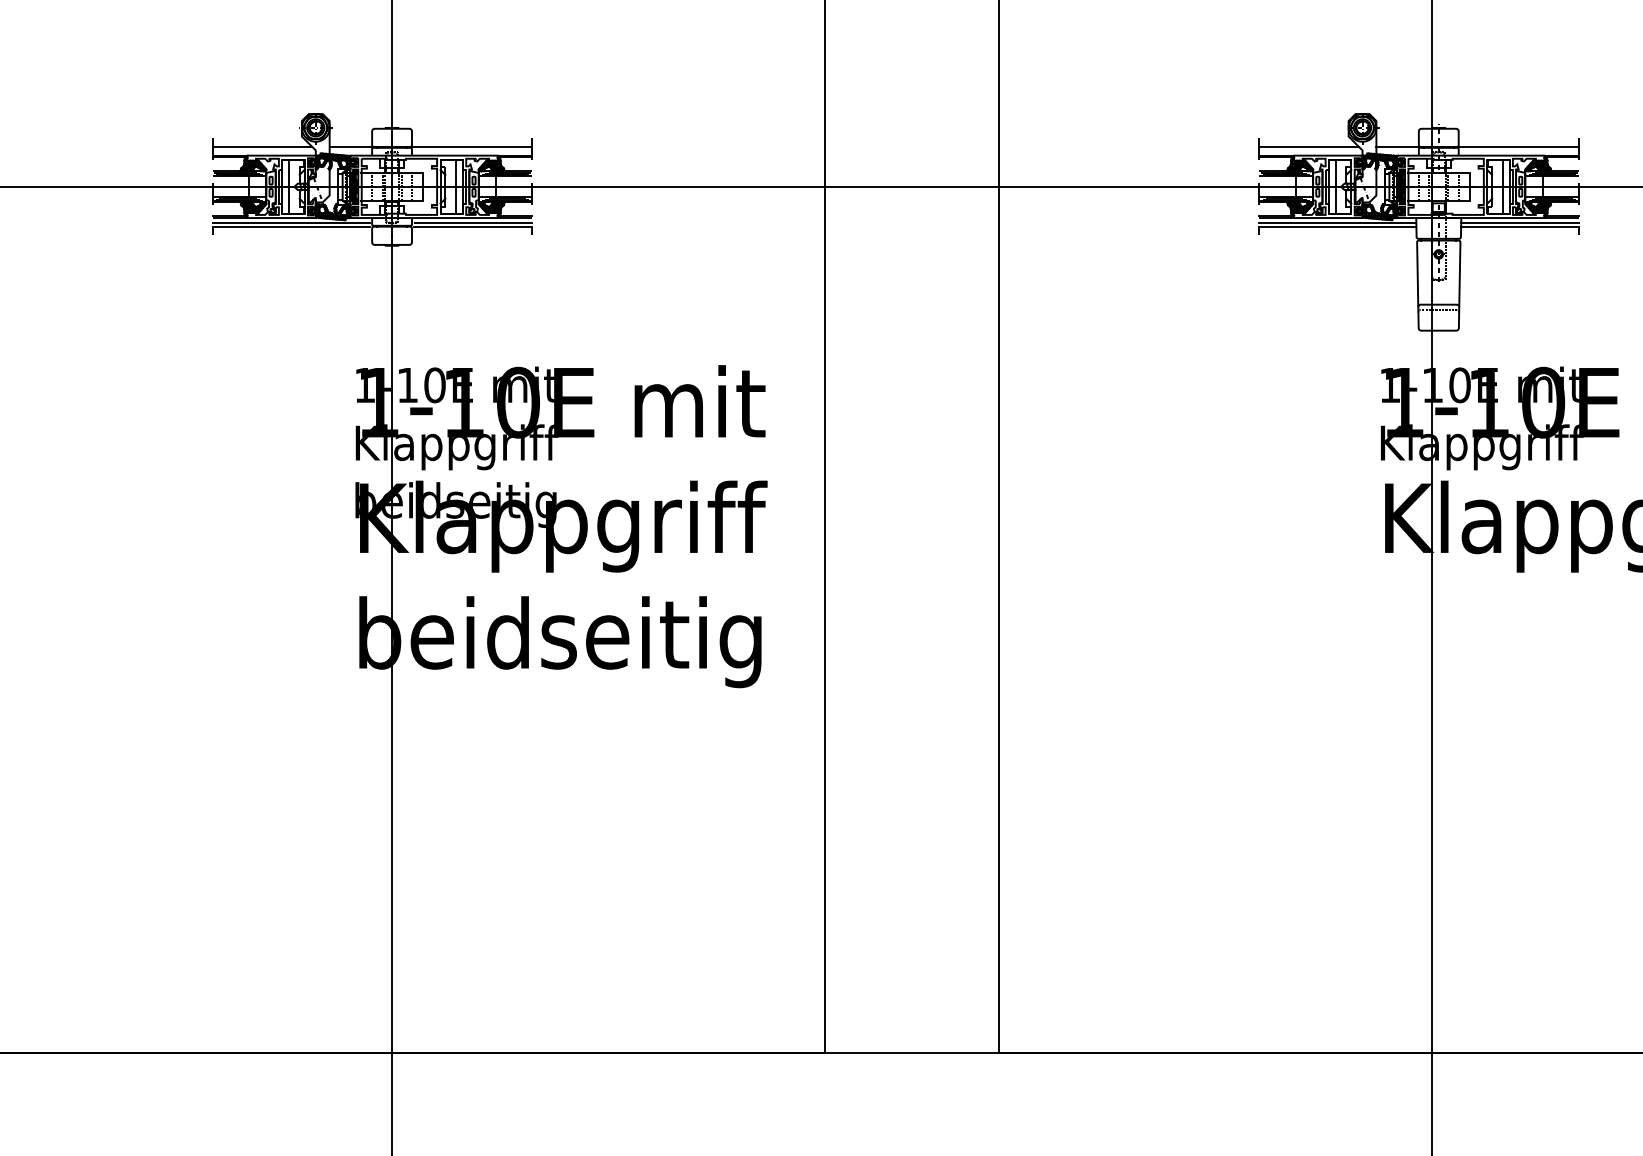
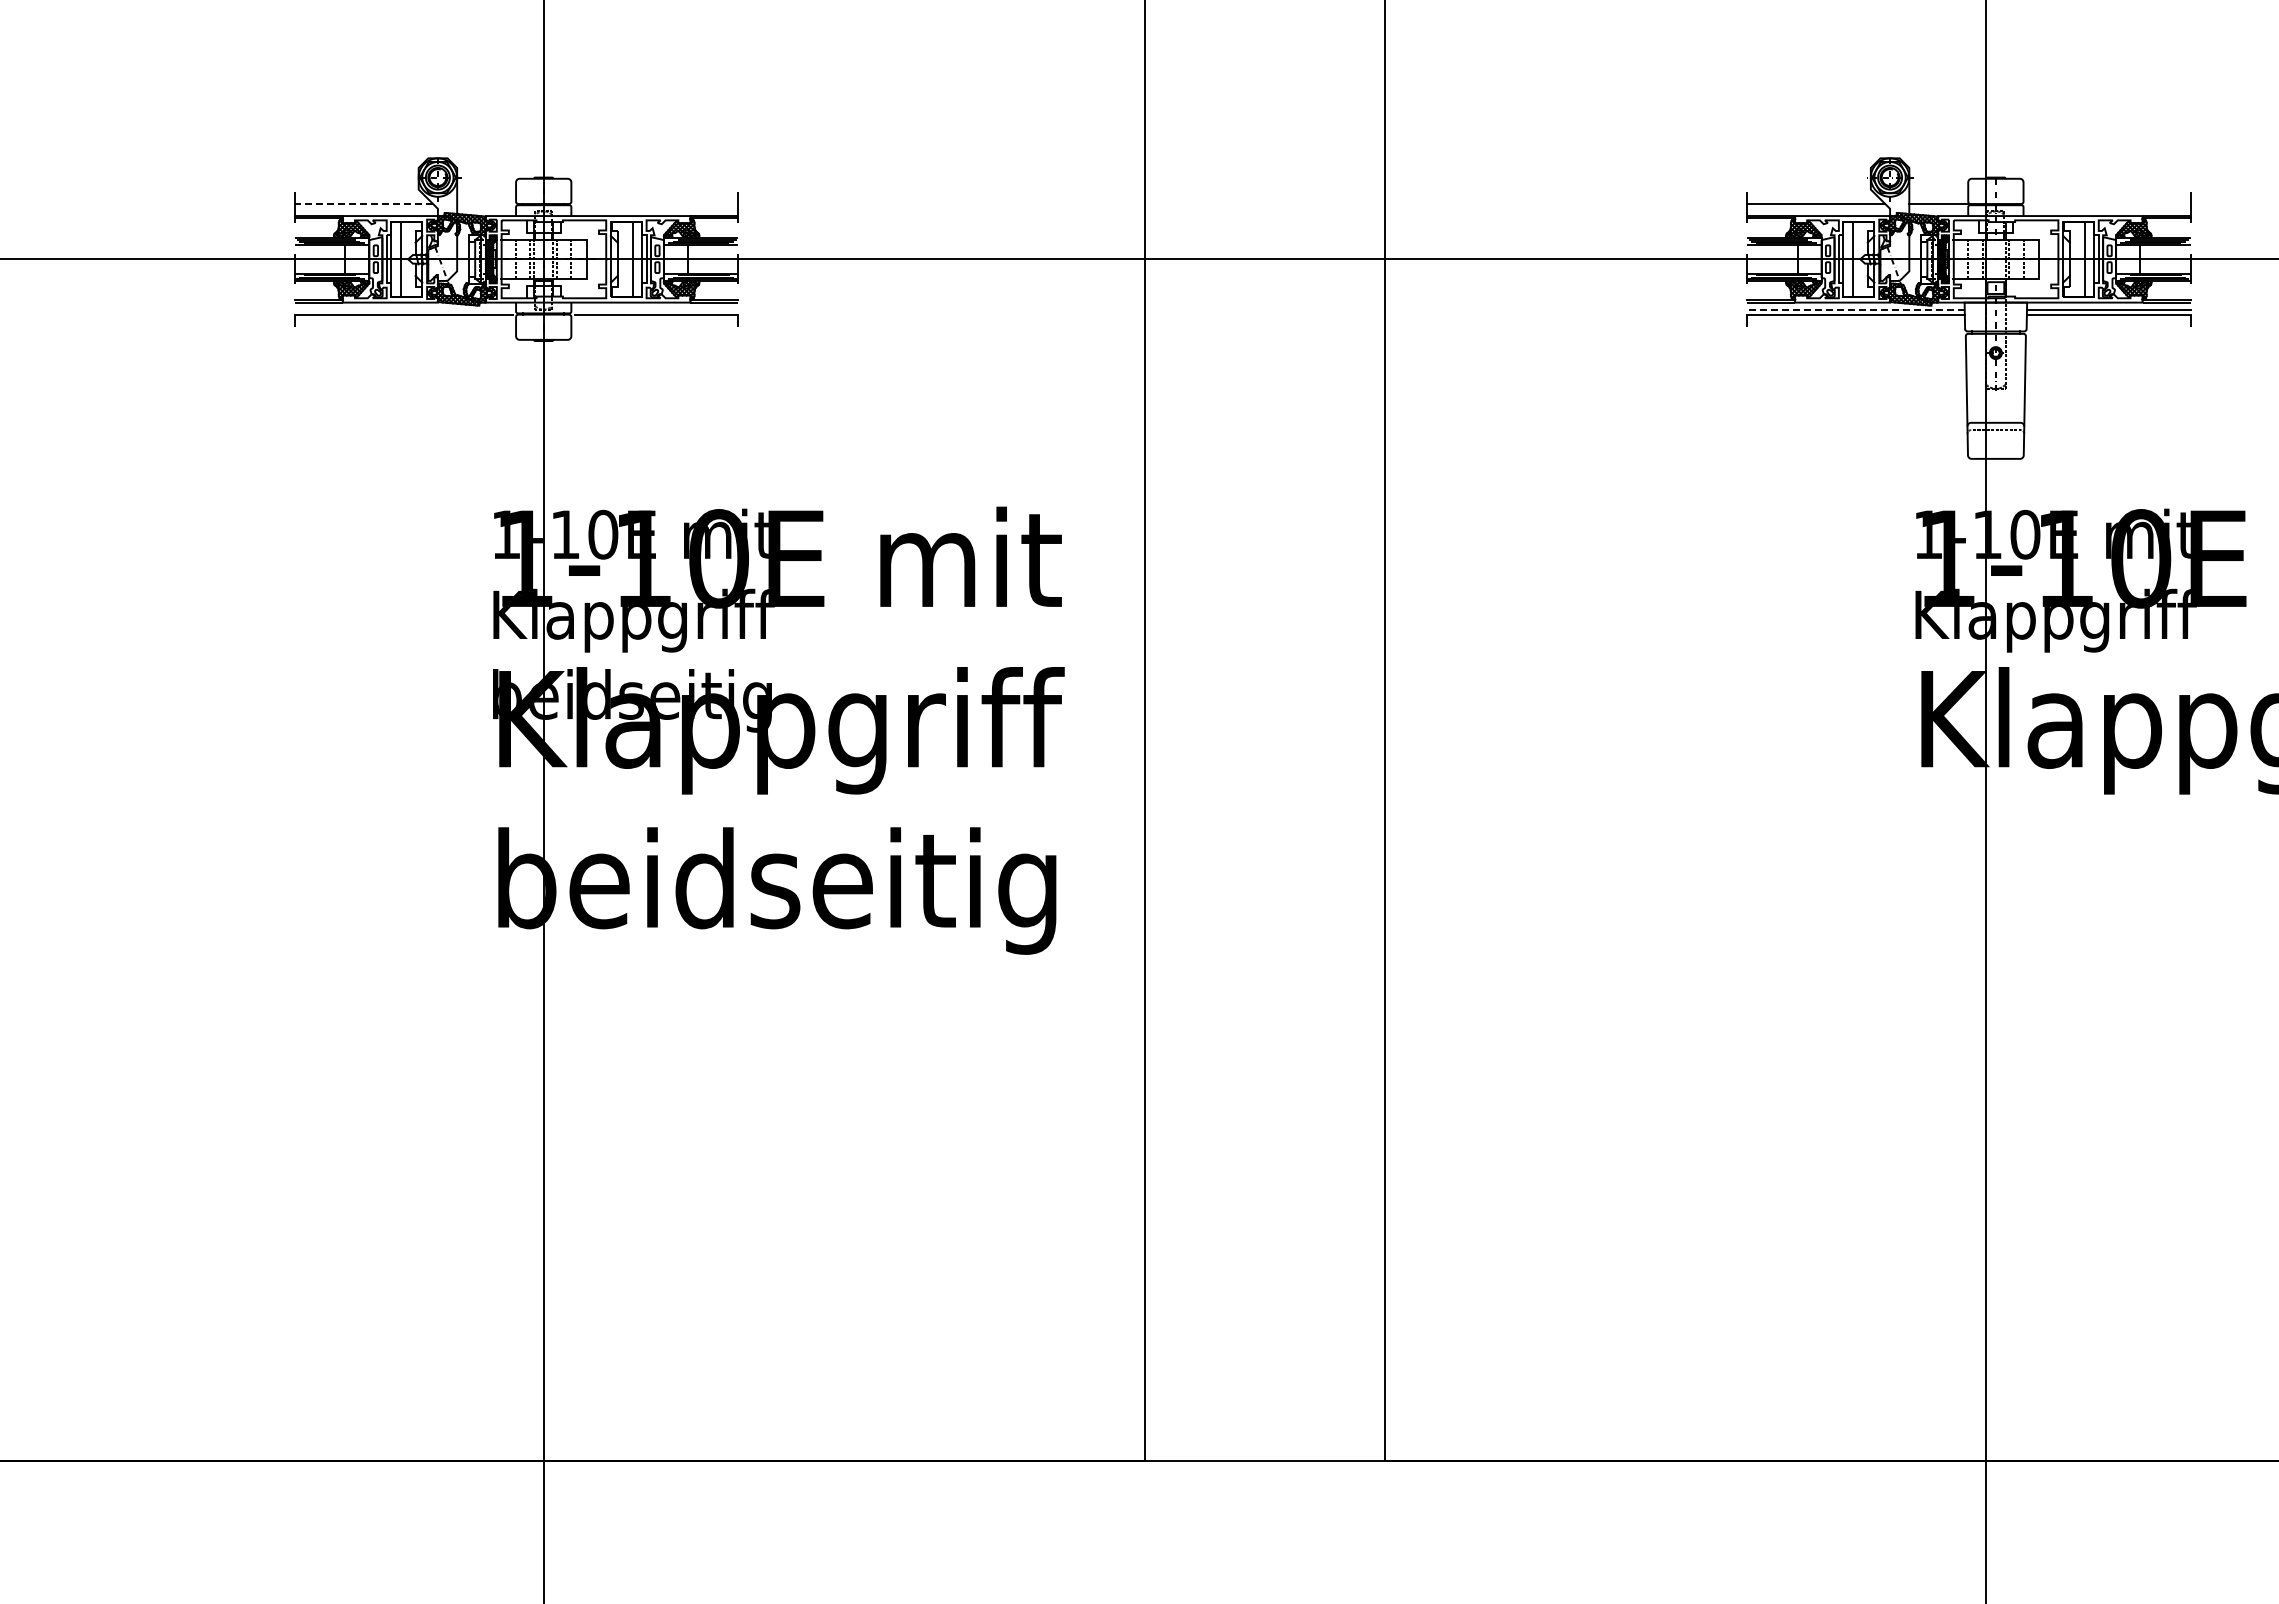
line: (262, 147) -> (363, 204), solid -> dashed
line: (351, 147) -> (487, 204), removed
line: (471, 147) -> (653, 204), removed
line: (1517, 147) -> (2105, 204), removed
line: (290, 223) -> (403, 309), removed
line: (473, 223) -> (656, 309), removed
line: (1337, 223) -> (1855, 309), solid -> dashed

